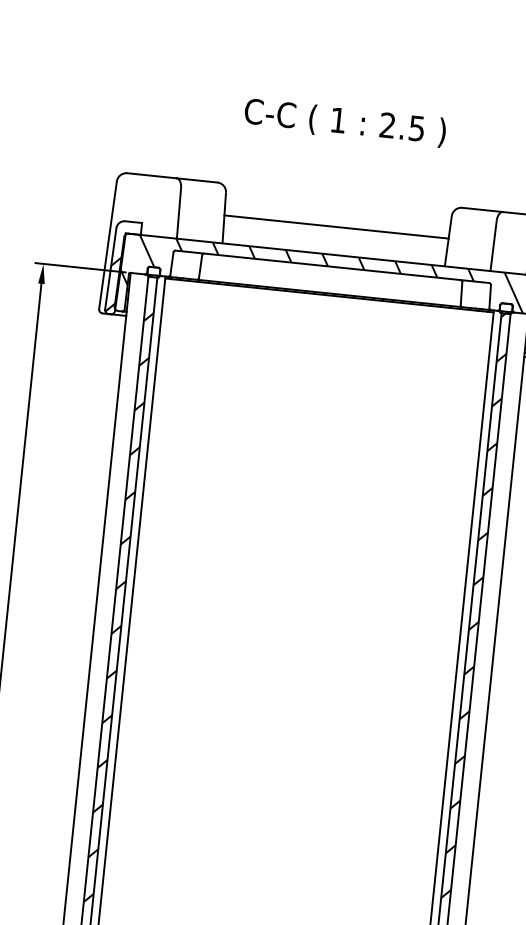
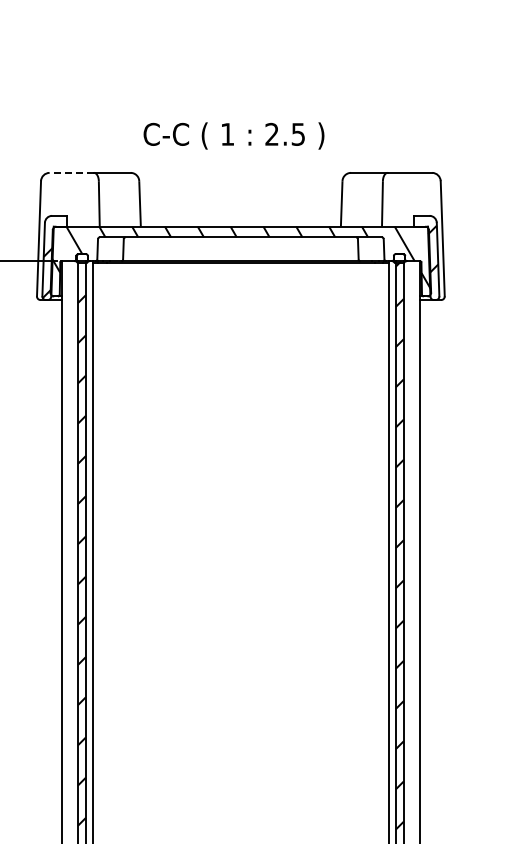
text: (344, 122) -> (233, 135), moved
line: (151, 175) -> (71, 172), solid -> dashed
line: (336, 226) -> (240, 201), removed

